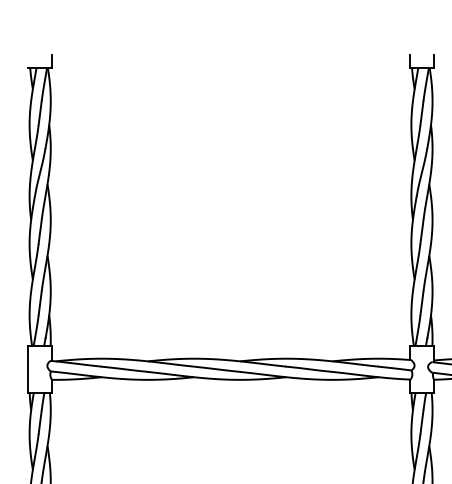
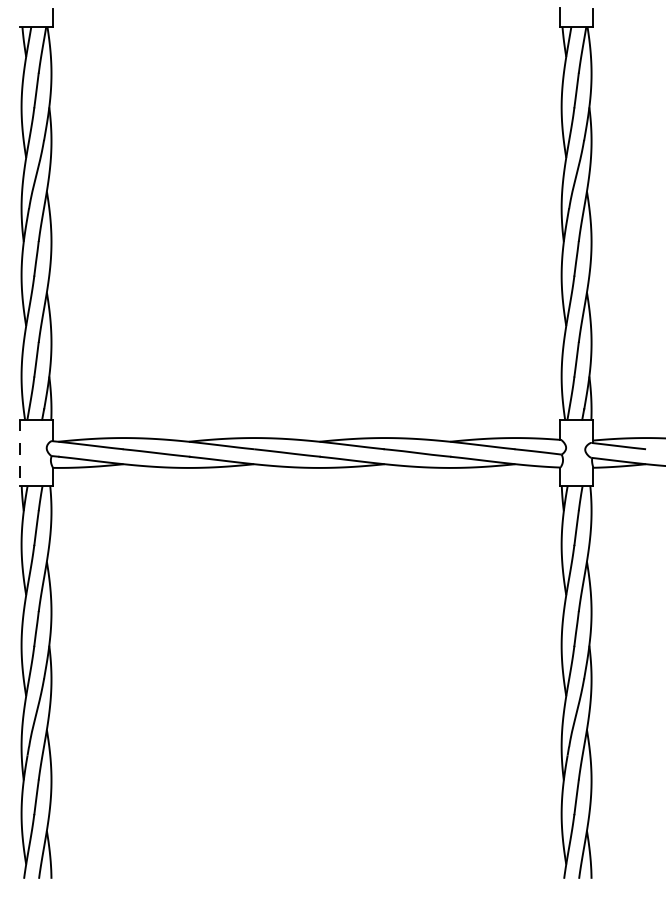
line: (28, 369) -> (19, 453), solid -> dashed

